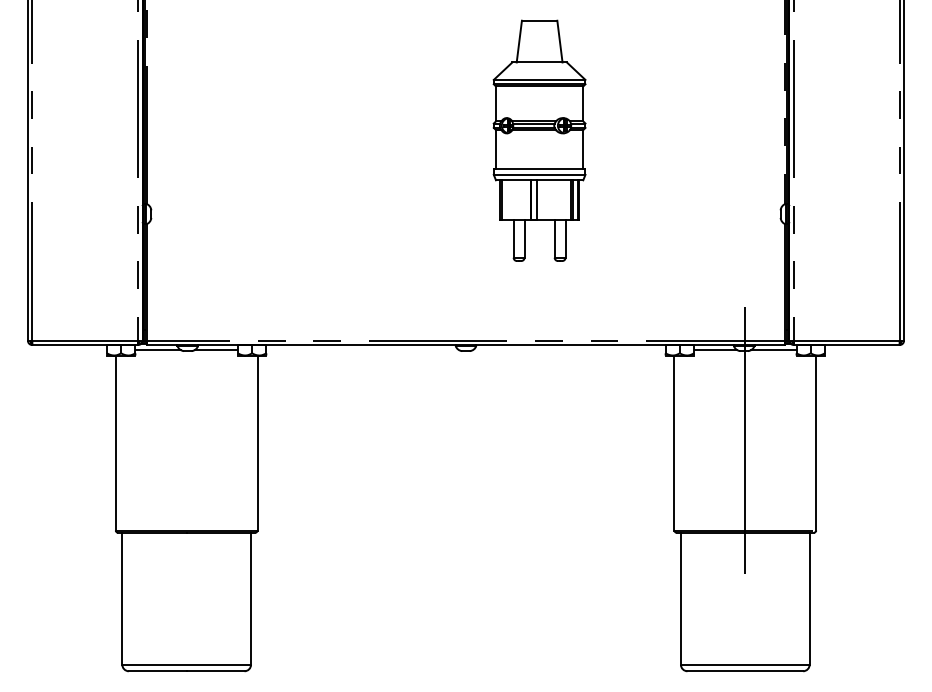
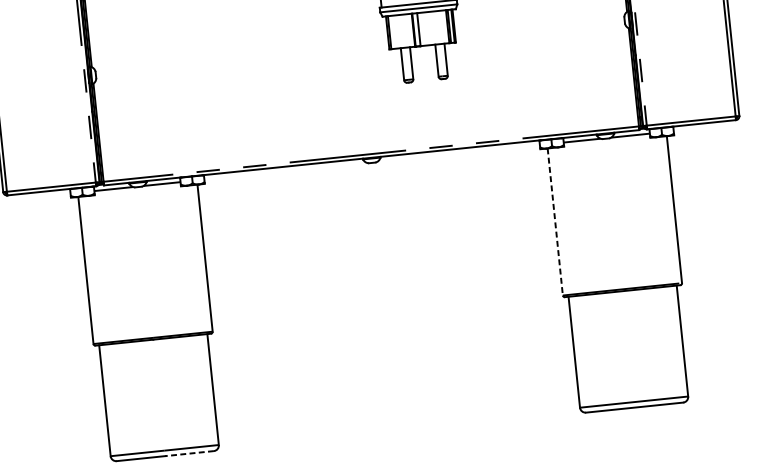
line: (745, 440) -> (614, 213), removed
line: (674, 443) -> (555, 222), solid -> dashed
line: (215, 671) -> (189, 453), solid -> dashed

